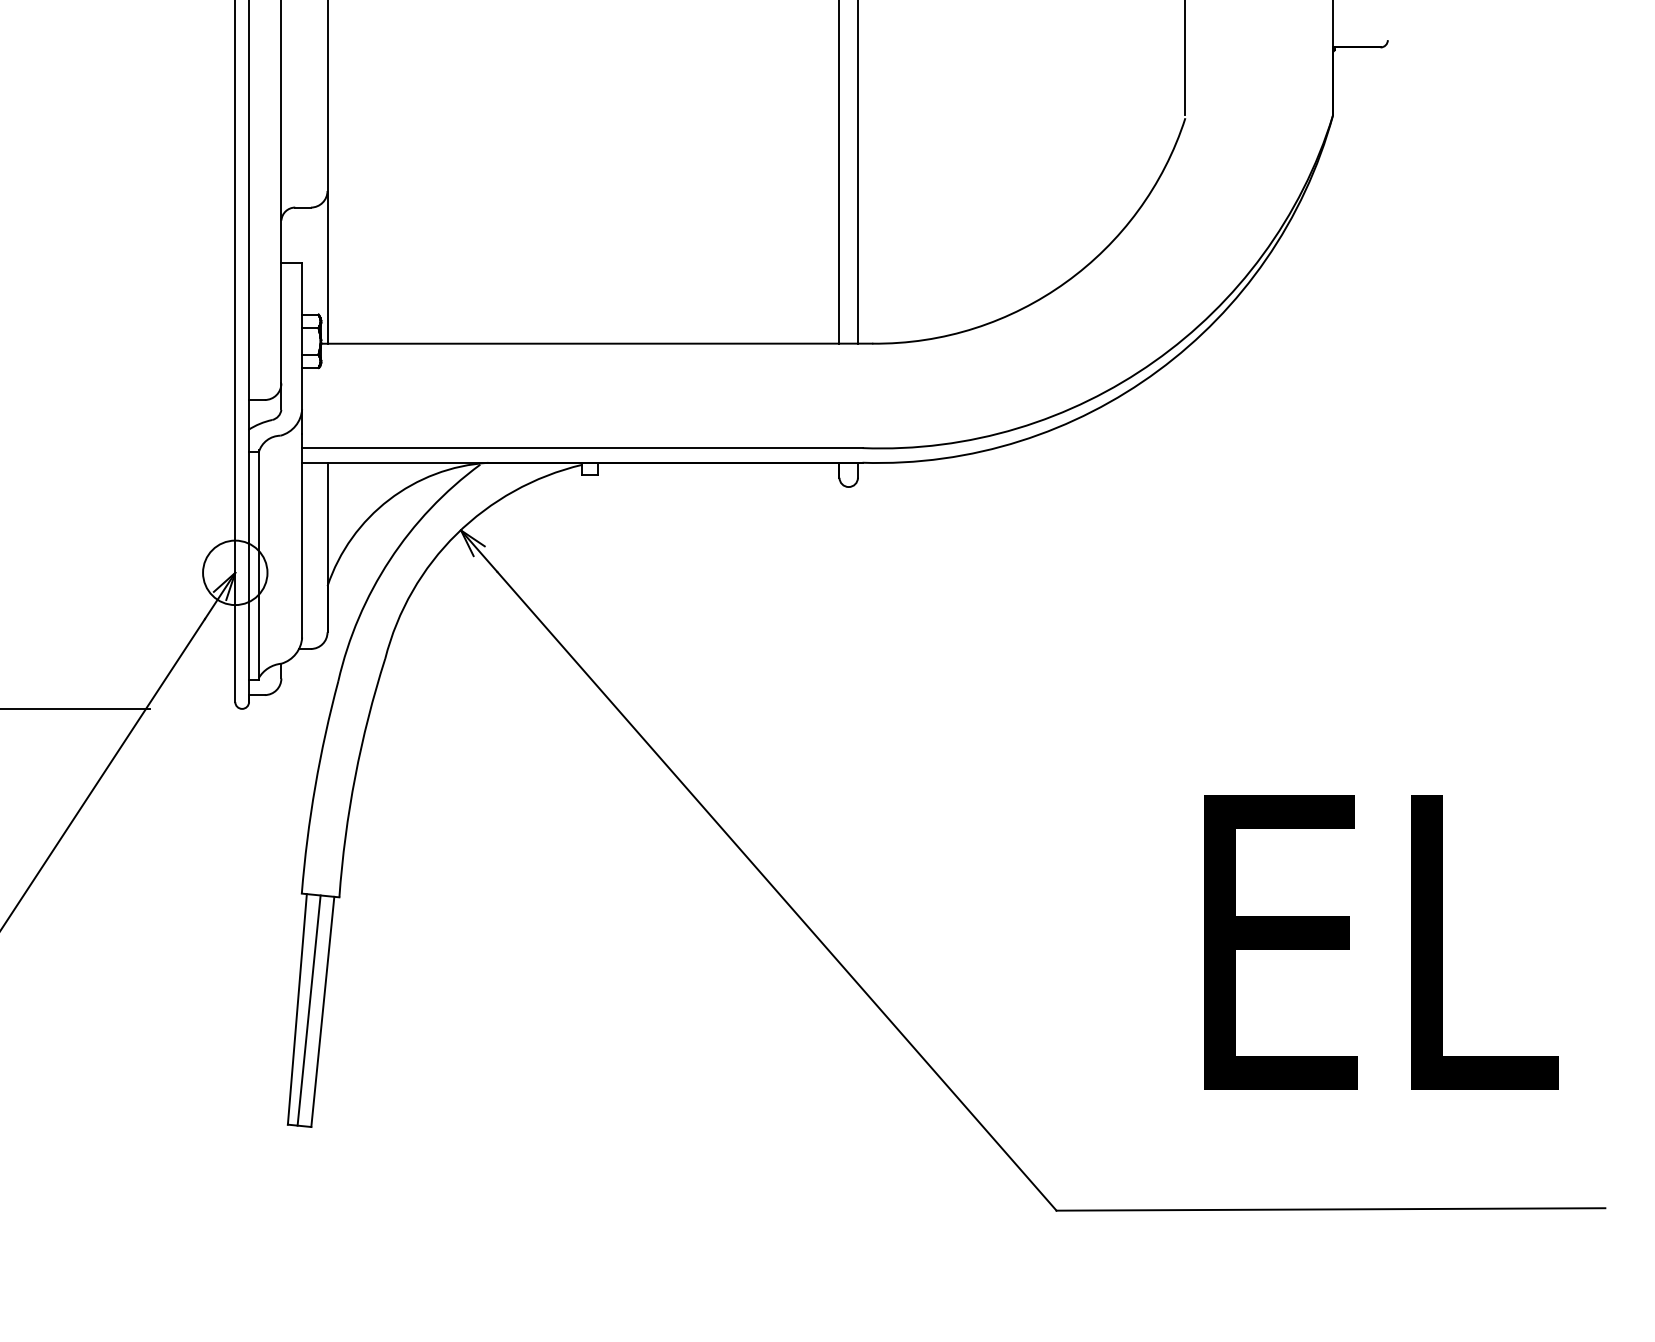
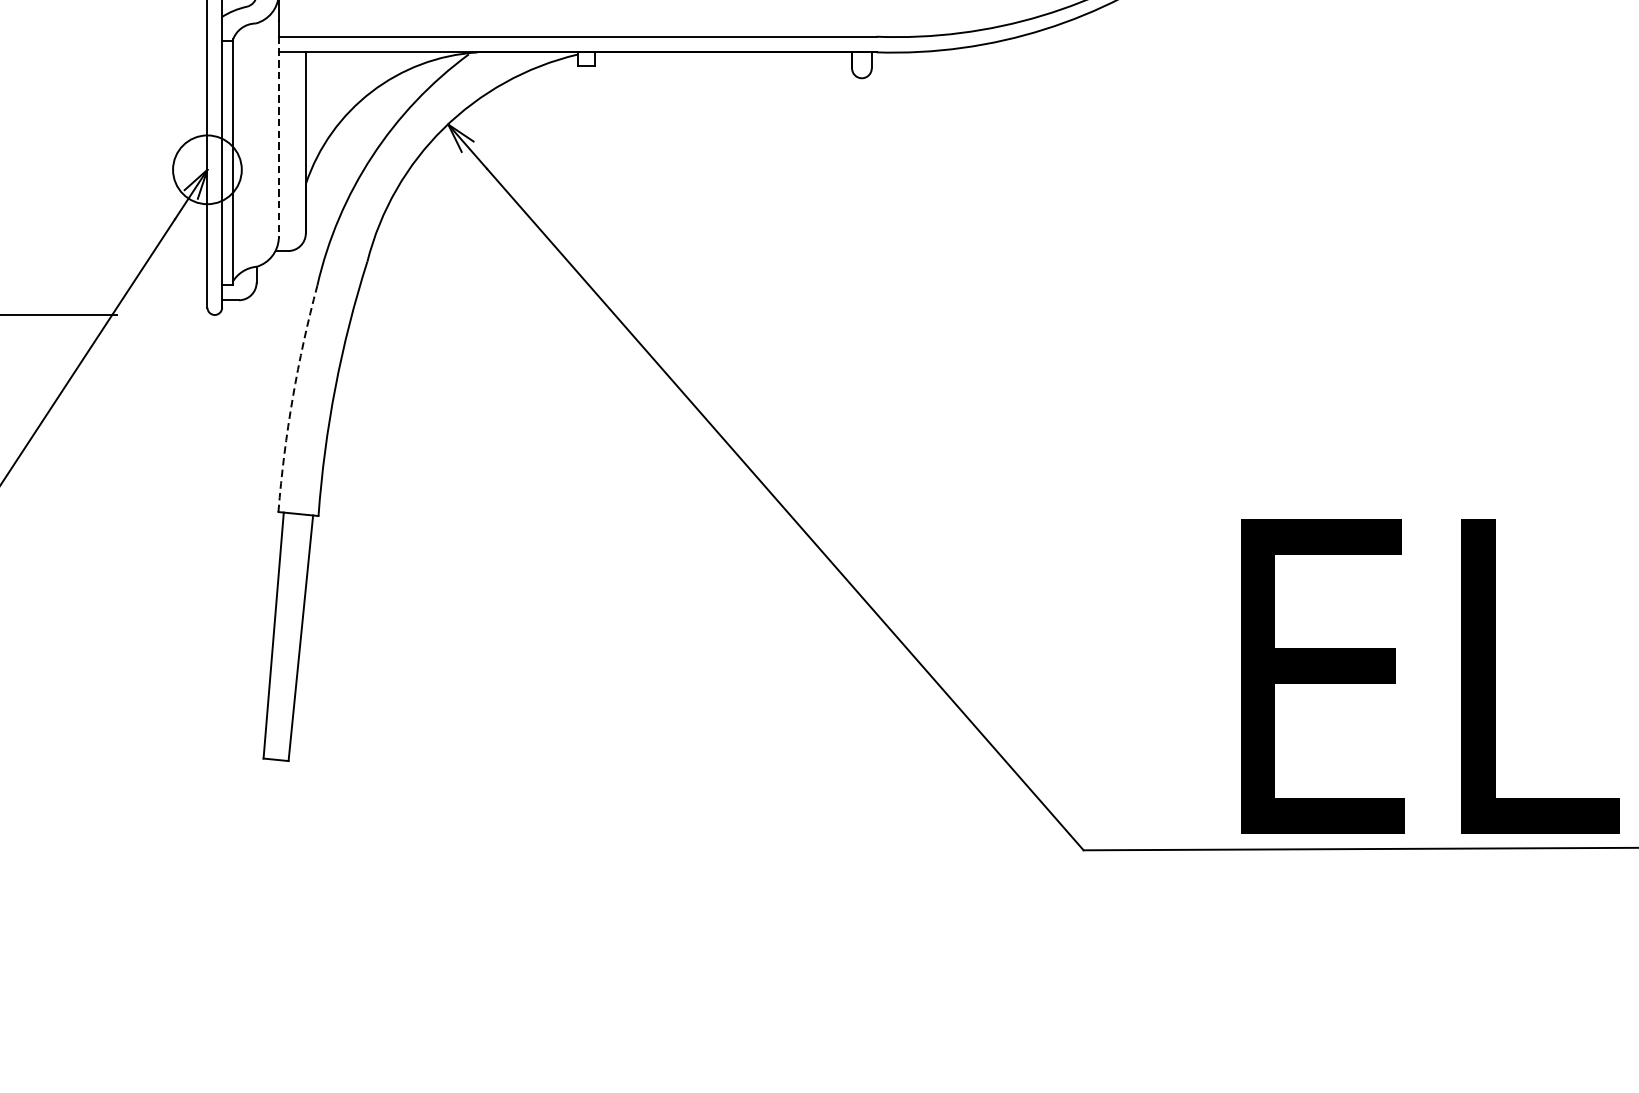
line: (302, 542) -> (279, 137), solid -> dashed
arc: (315, 786) -> (293, 397), solid -> dashed
text: (1381, 942) -> (1430, 676), moved
line: (308, 1010) -> (285, 636), removed

